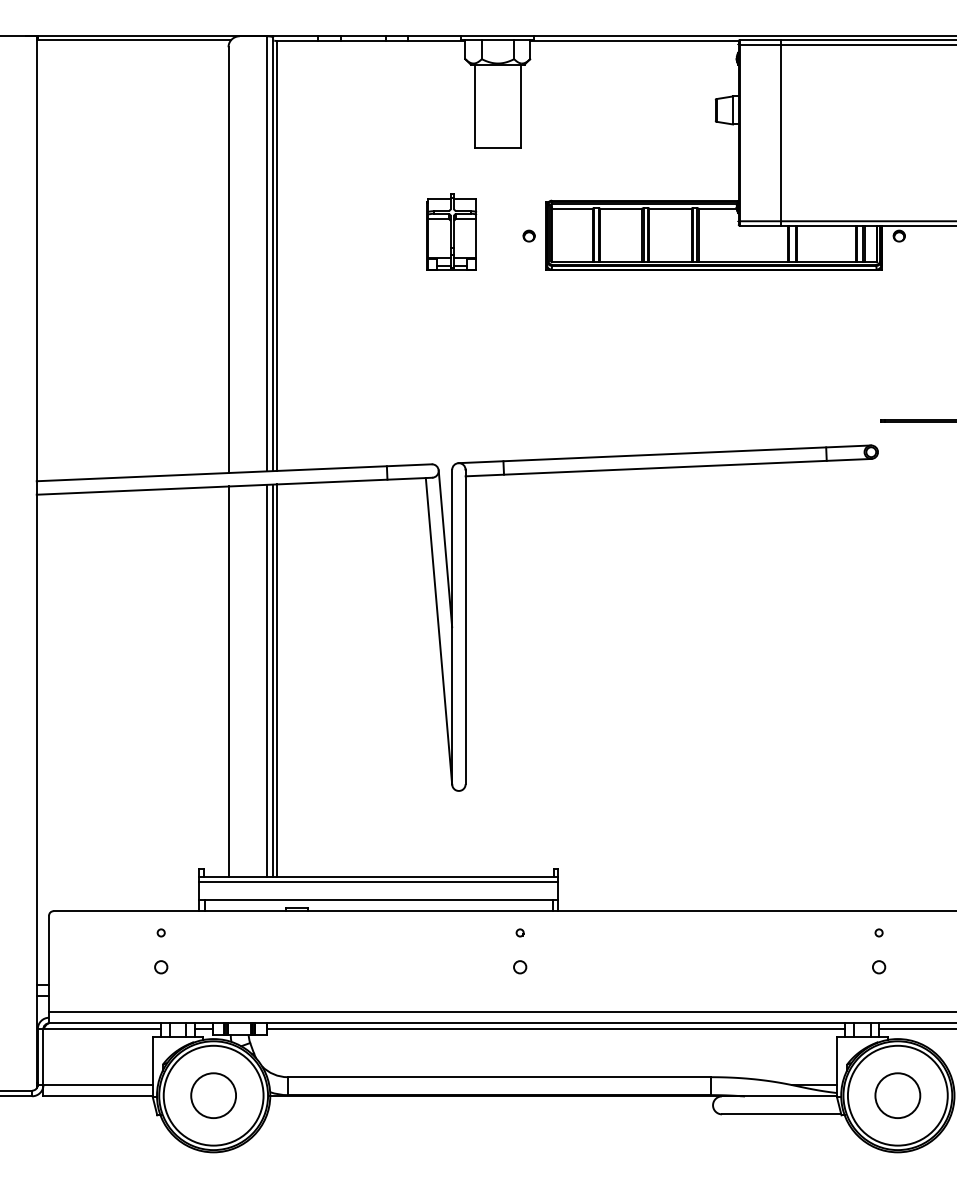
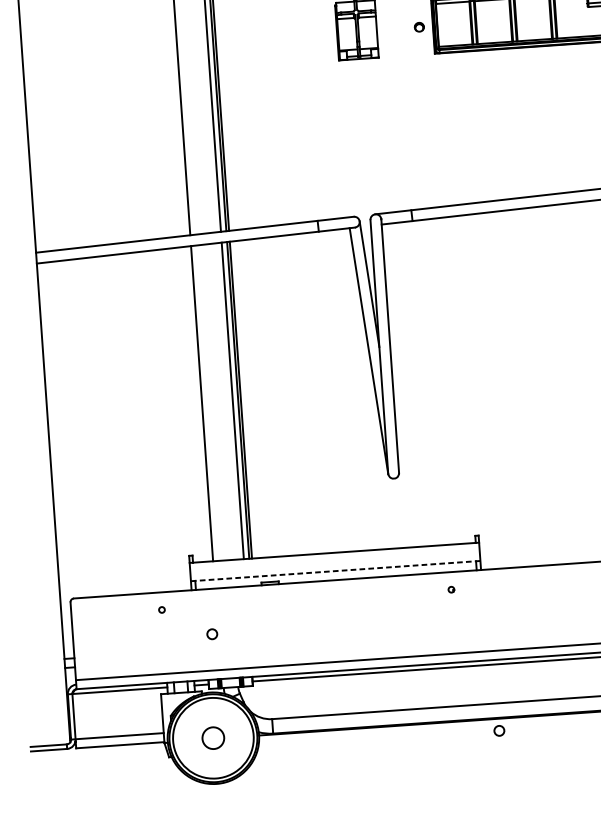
line: (378, 882) -> (334, 557), removed
line: (379, 899) -> (336, 570), solid -> dashed
circle: (161, 967) -> (212, 634), moved
circle: (520, 967) -> (499, 731), moved
circle: (213, 1095) -> (213, 738), size x0.6

